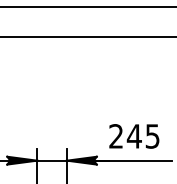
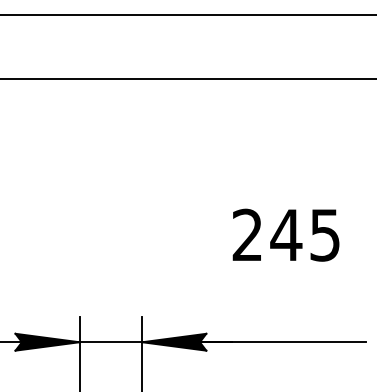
text: (134, 136) -> (286, 235), moved

